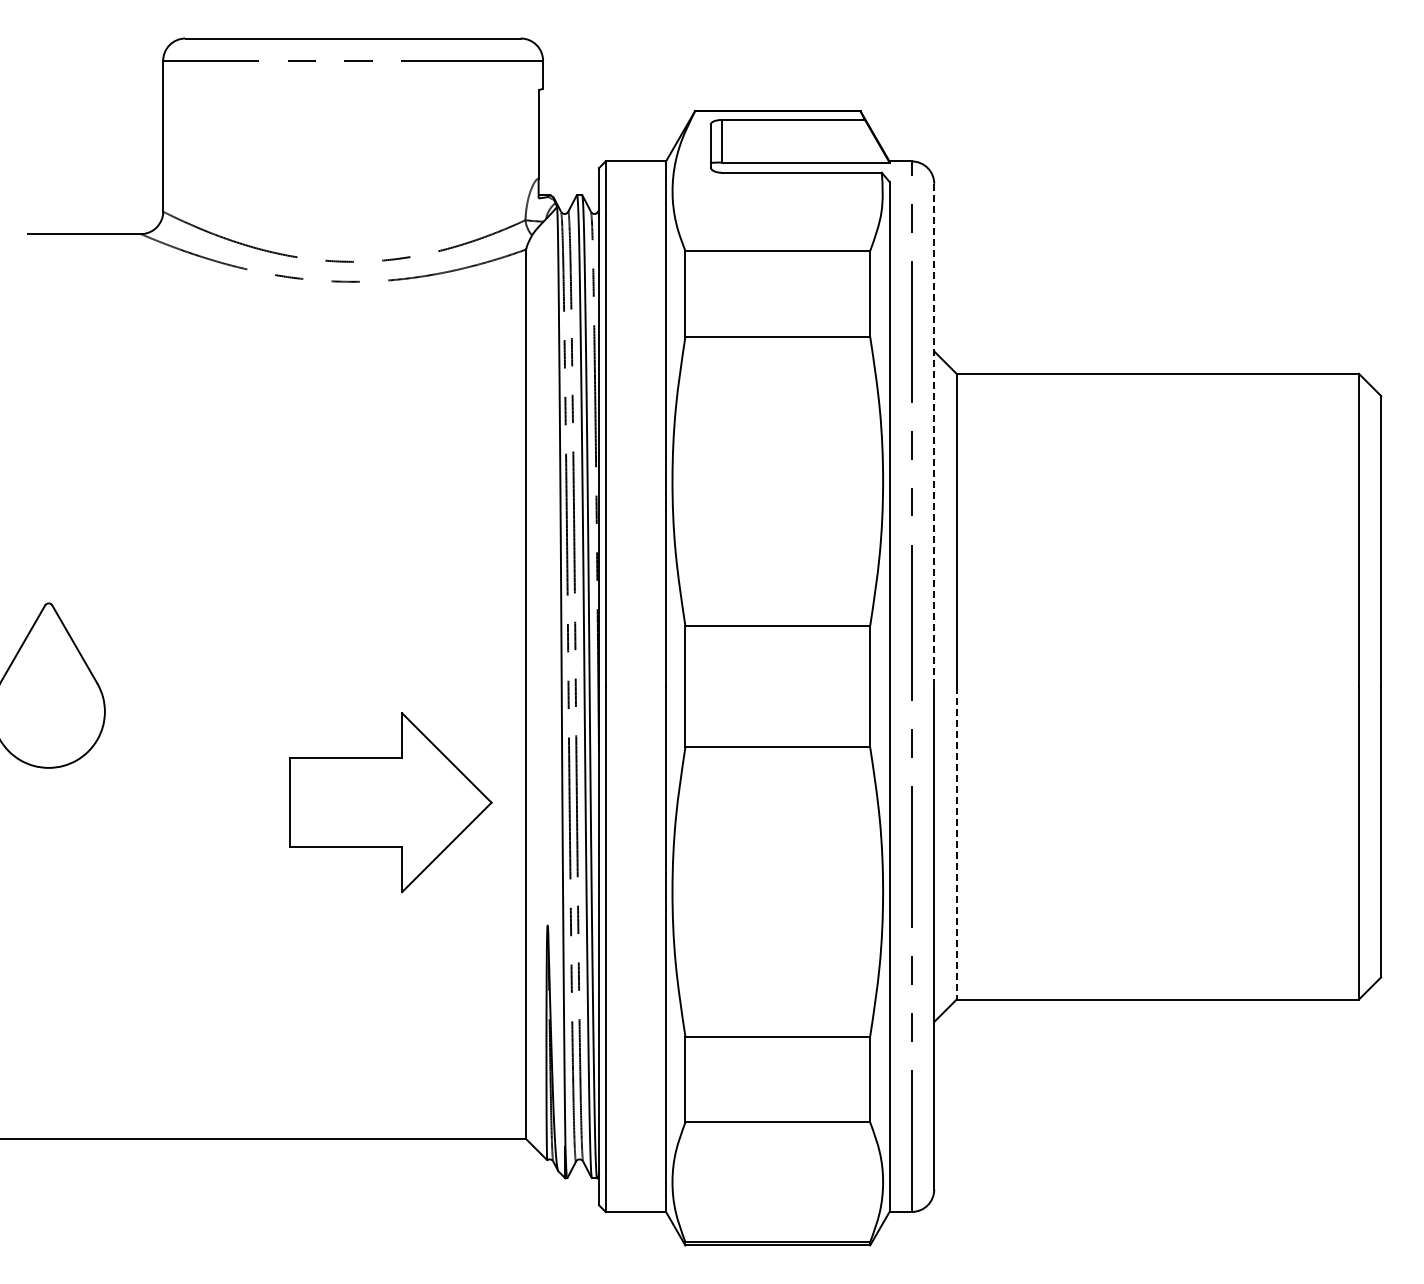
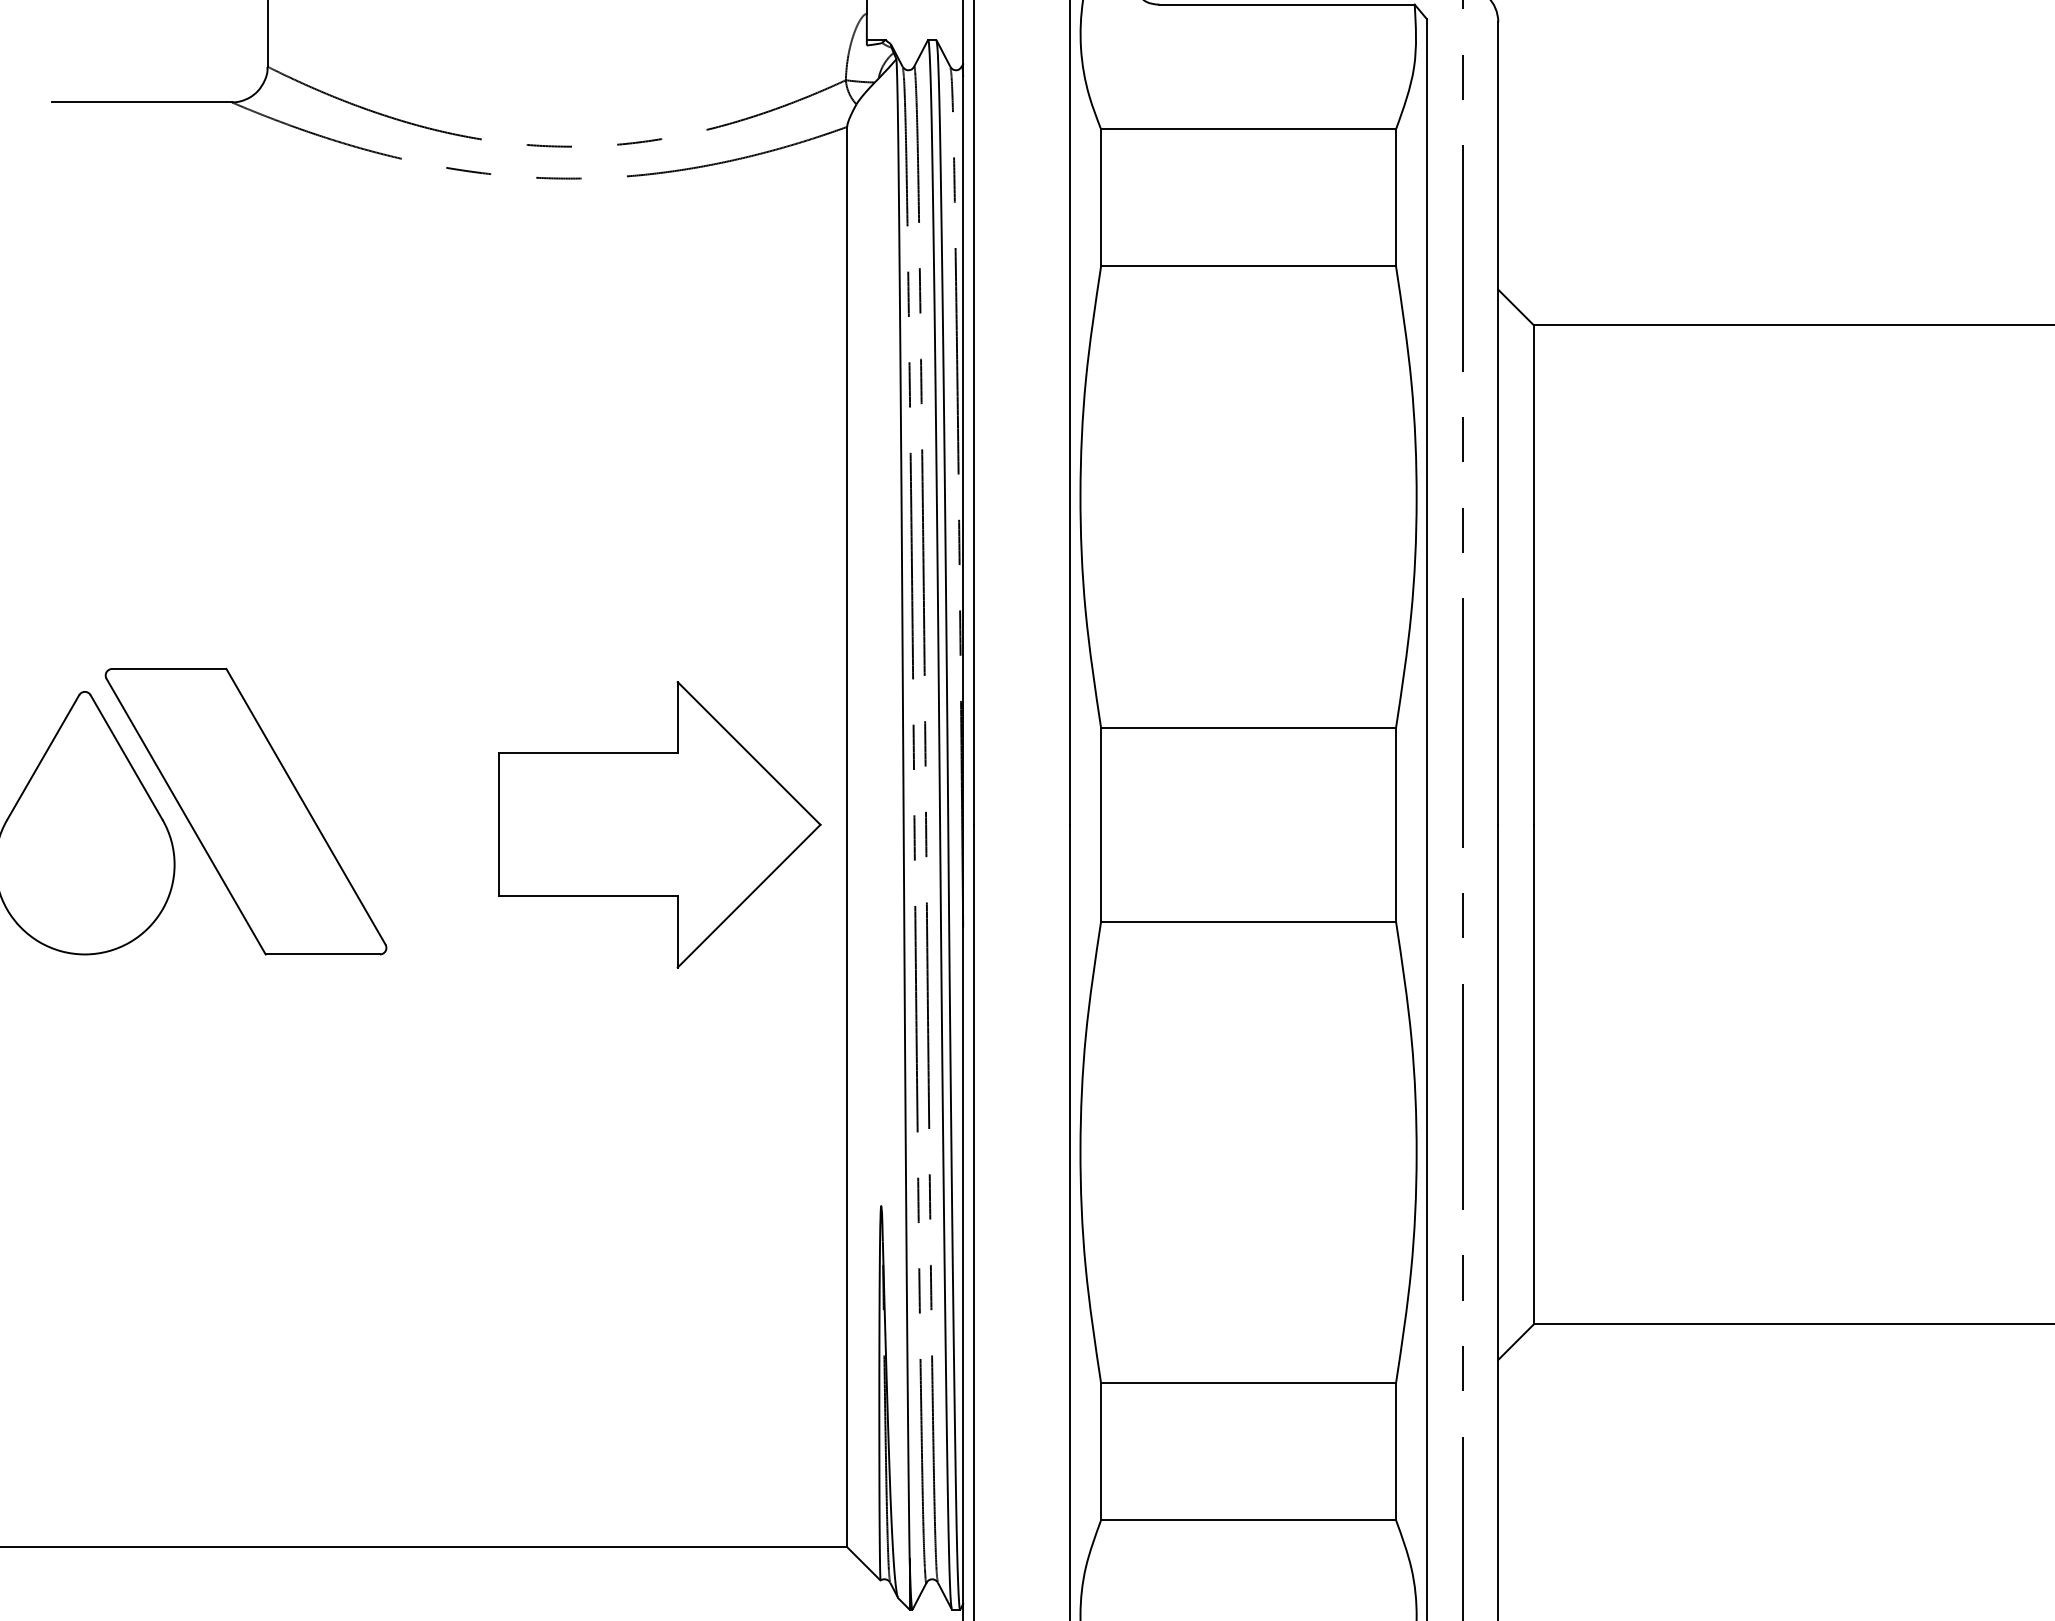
line: (934, 435) -> (1498, 423), dashed -> solid
part: (149, 678) -> (245, 811), added
part: (390, 802) -> (659, 824), moved
line: (956, 843) -> (1533, 1075), dashed -> solid

